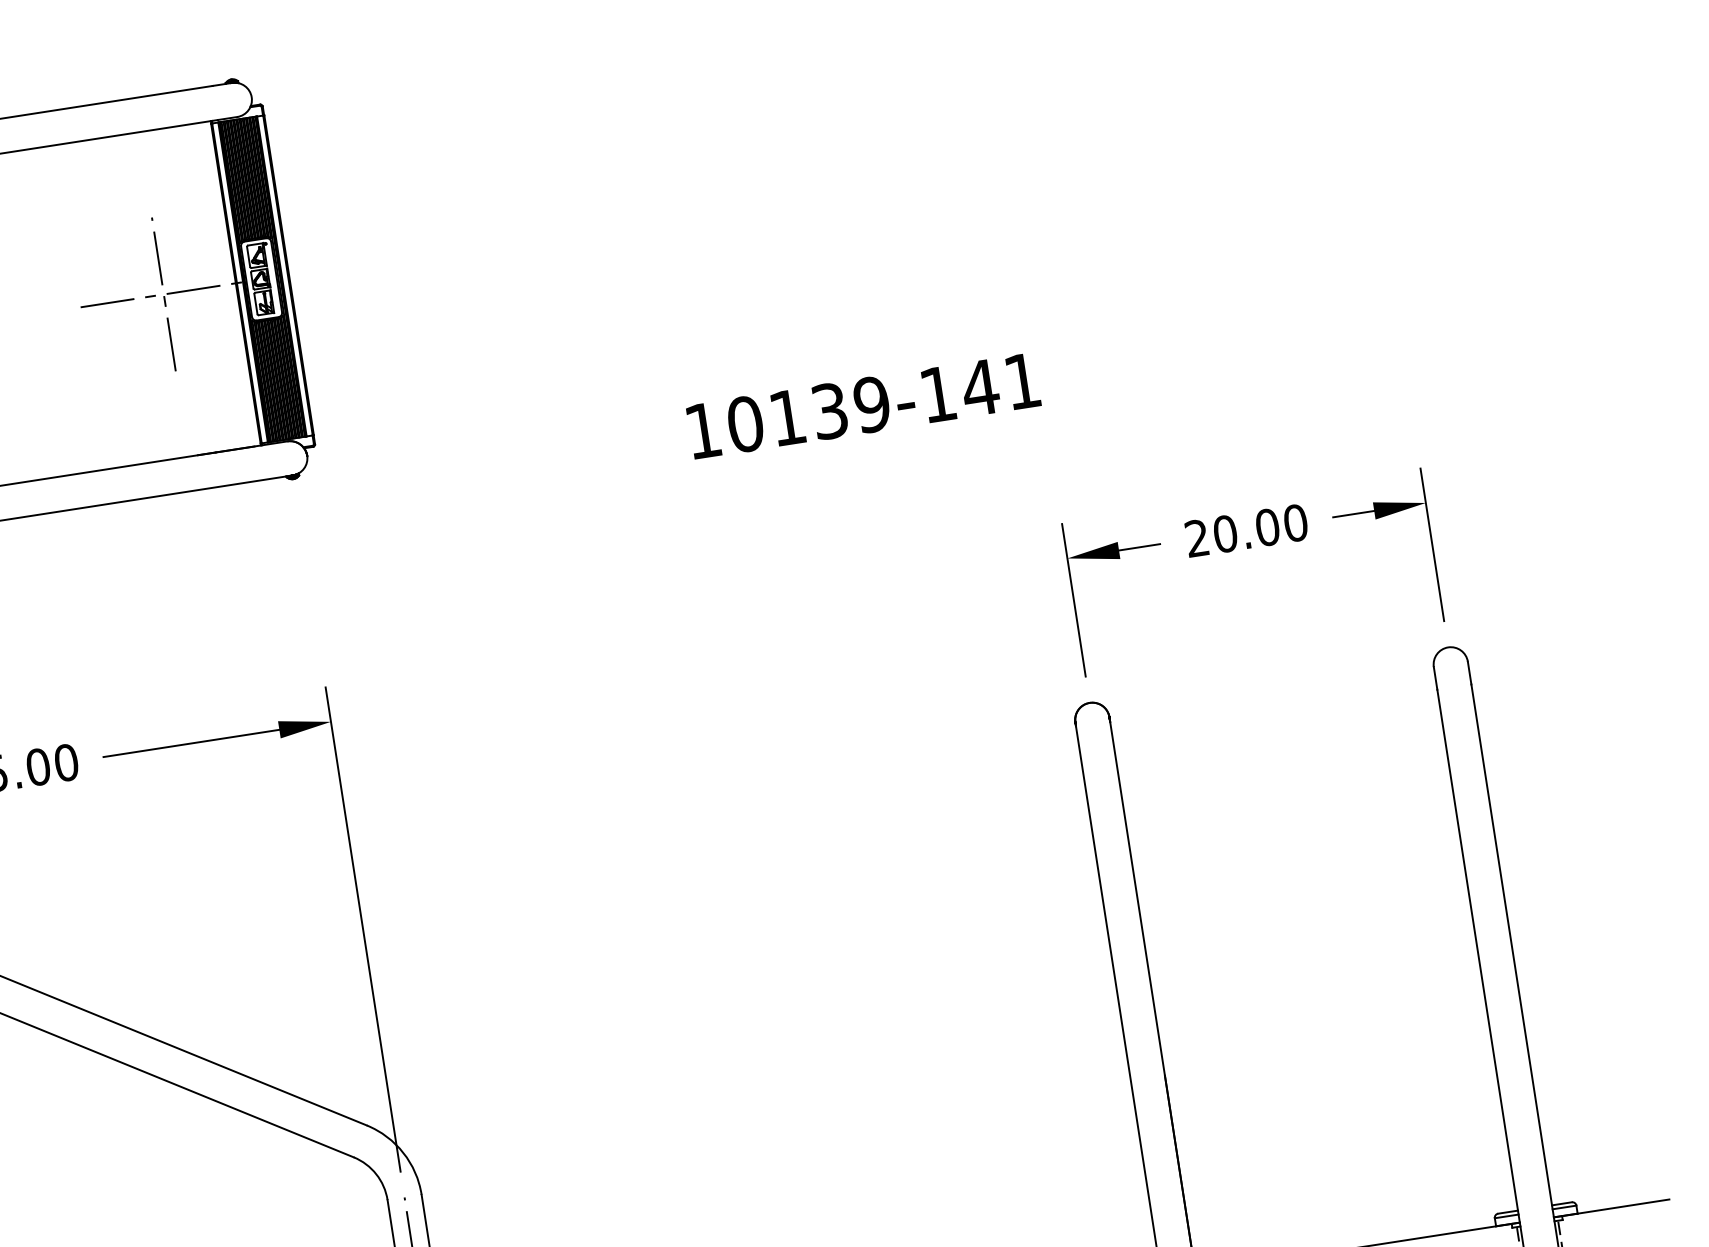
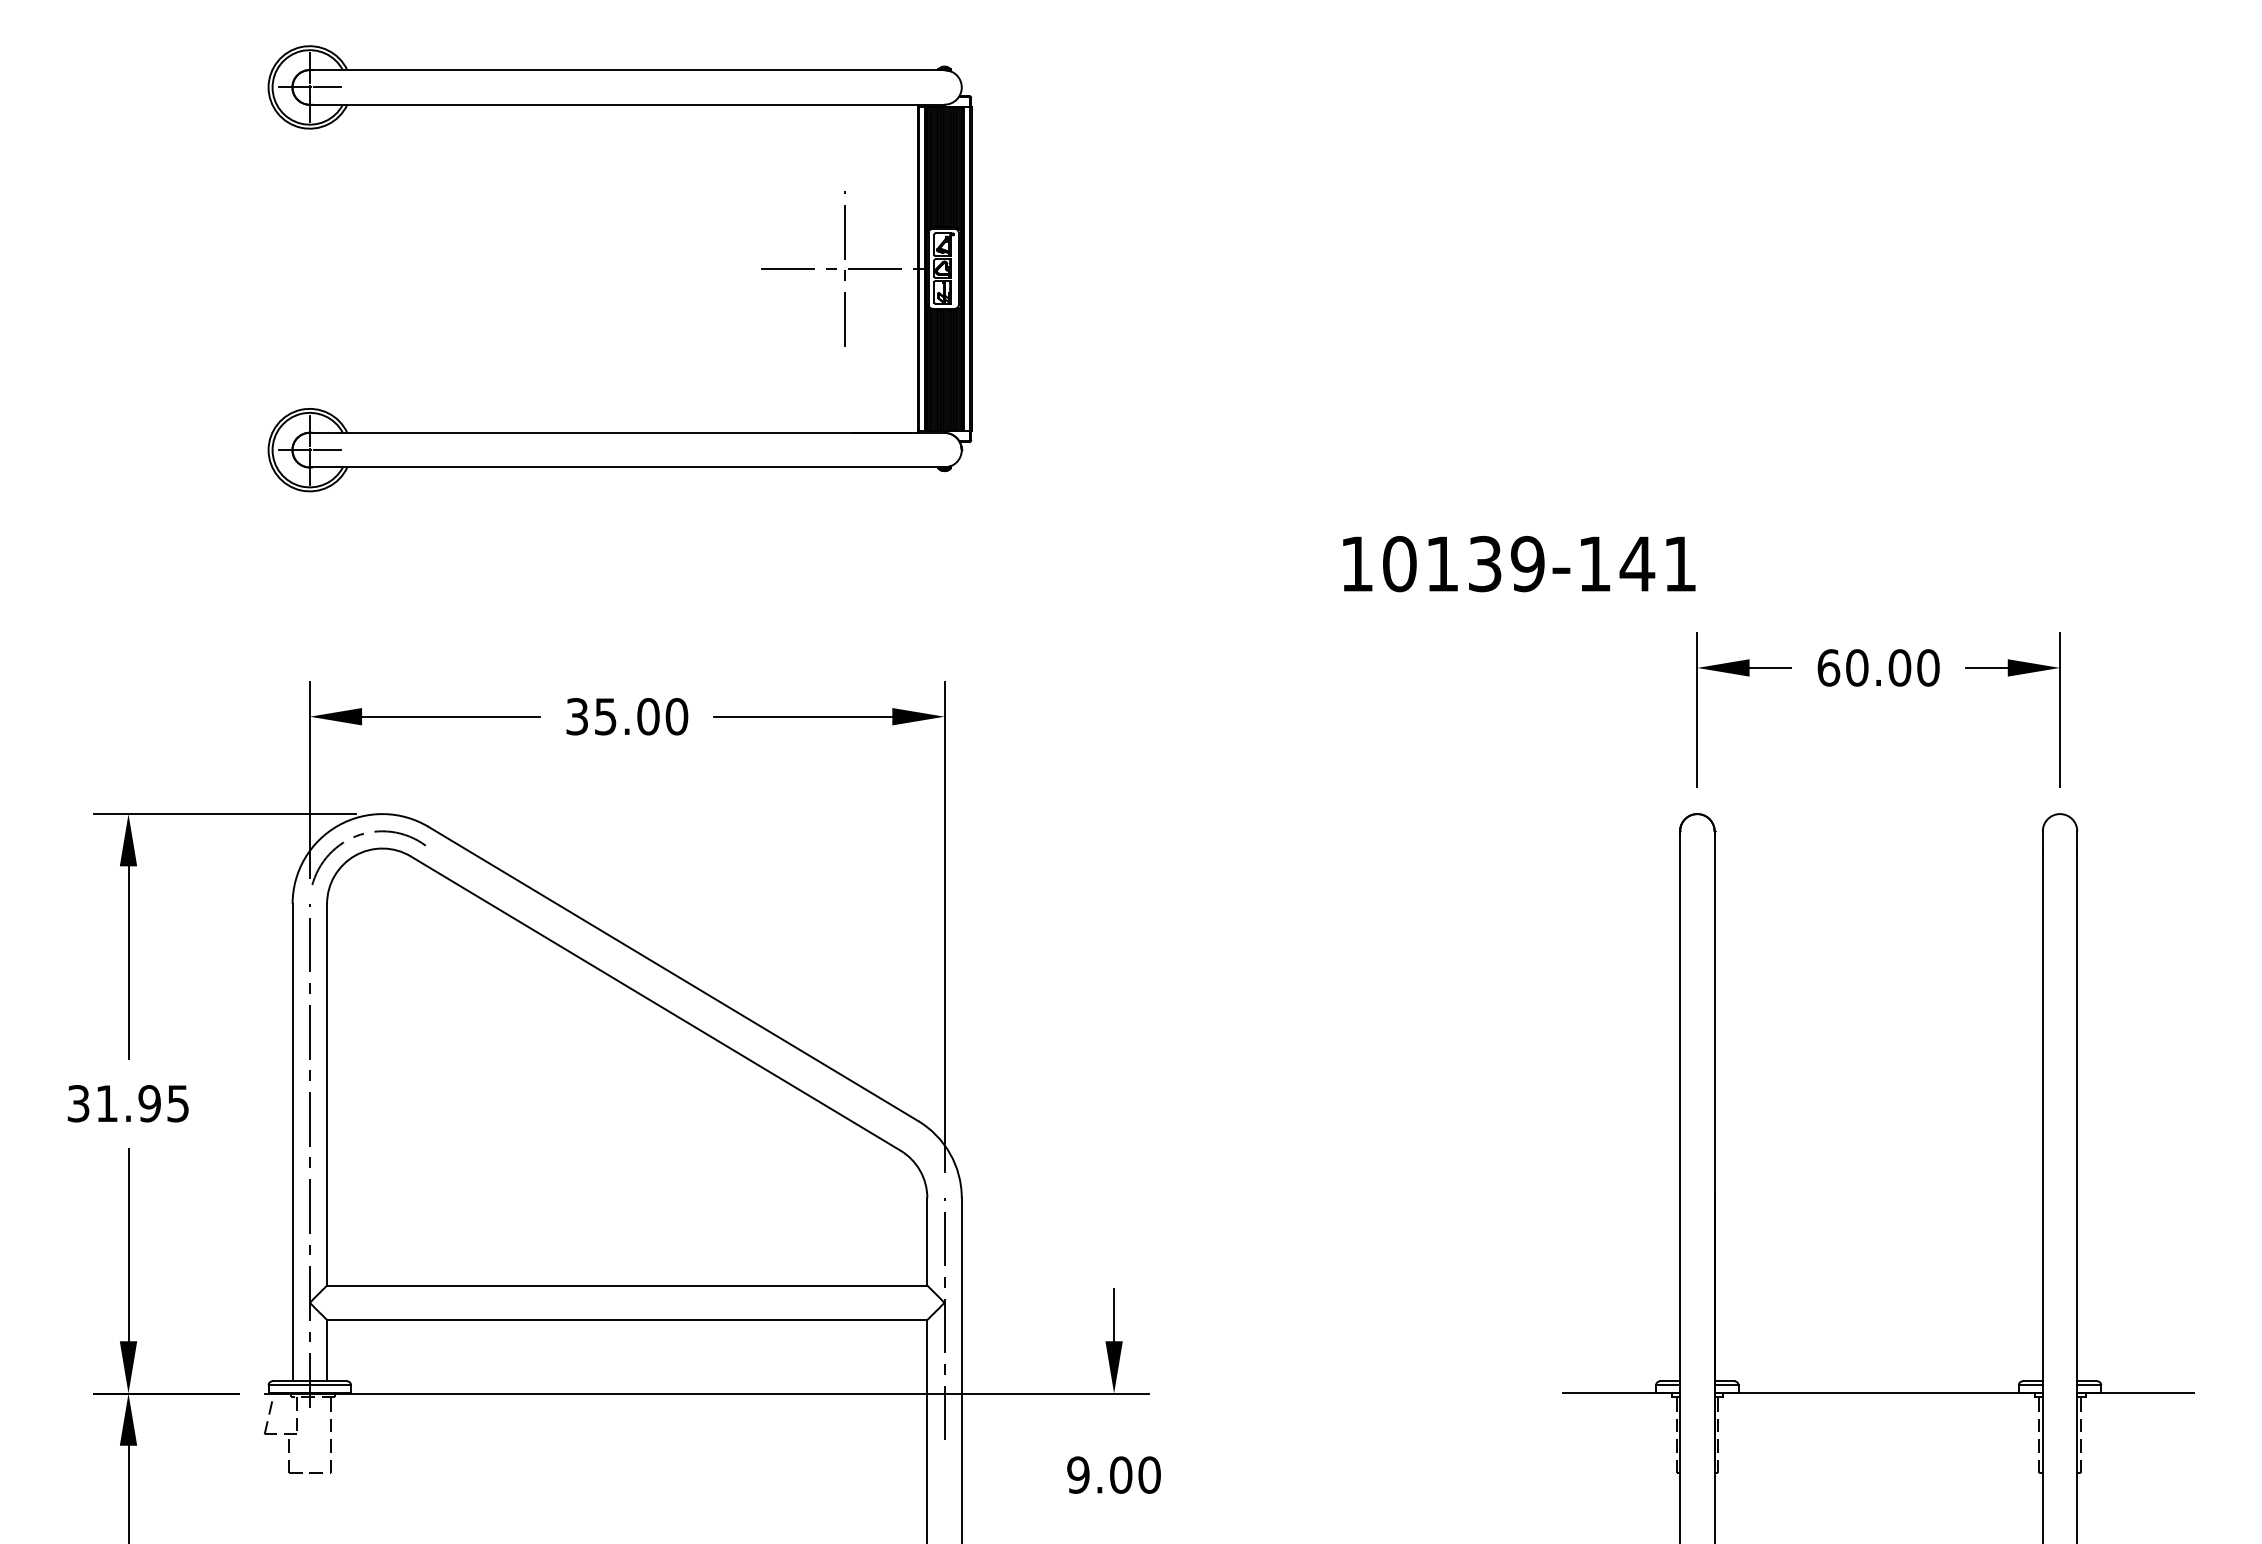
text: (863, 406) -> (1519, 564), moved
text: (1196, 537) -> (1828, 667), 20.00 -> 60.00

